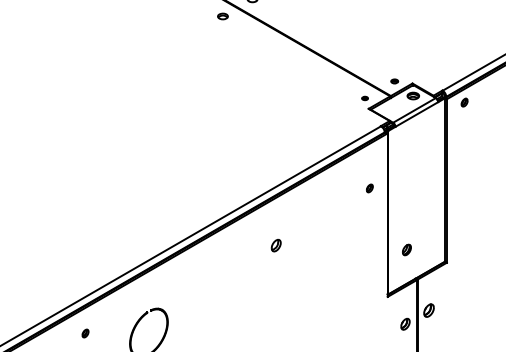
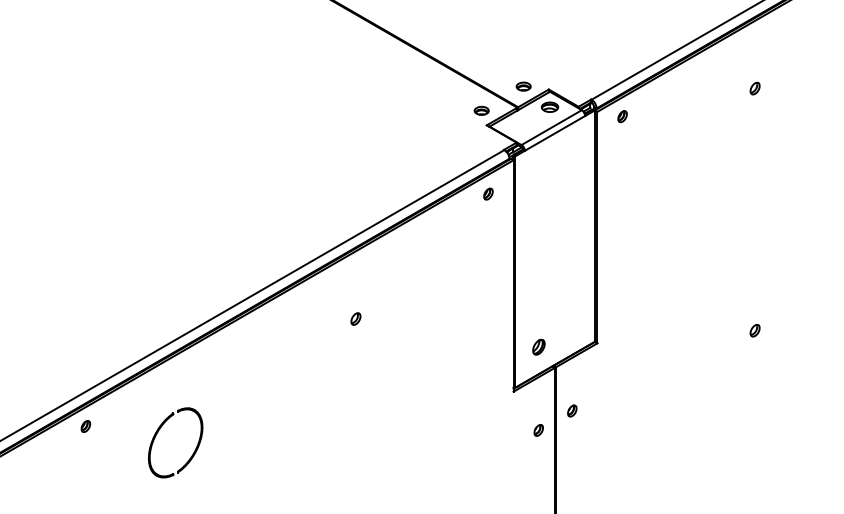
part: (394, 81) -> (523, 86), size x1.43
part: (364, 98) -> (481, 110), size x1.67
part: (369, 188) -> (488, 193), moved
part: (275, 245) -> (355, 318), size x0.71
part: (406, 249) -> (538, 346), moved
part: (429, 310) -> (572, 410), size x0.62
part: (405, 324) -> (538, 430), size x0.71
part: (85, 333) -> (85, 426), moved

